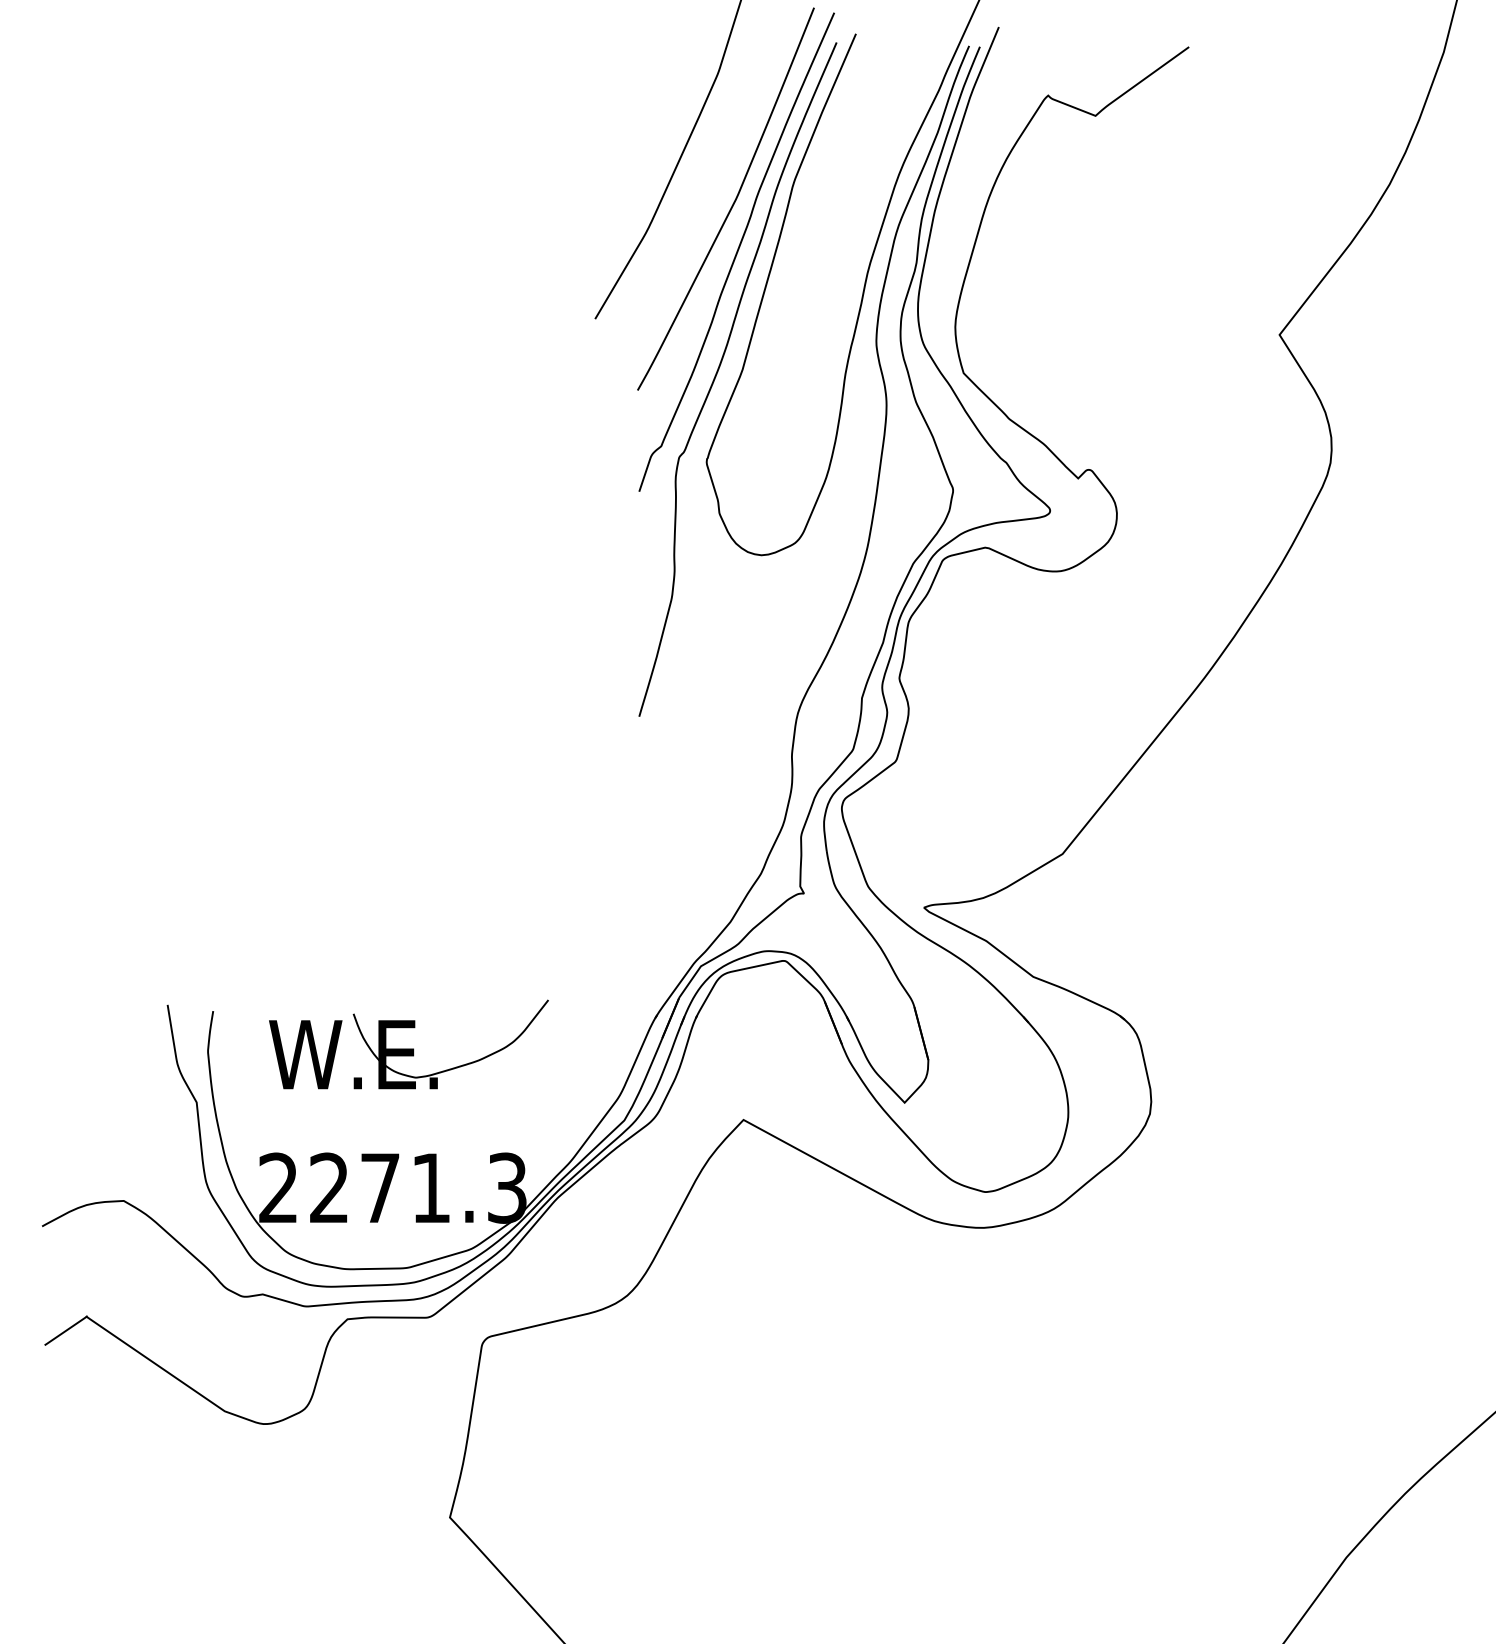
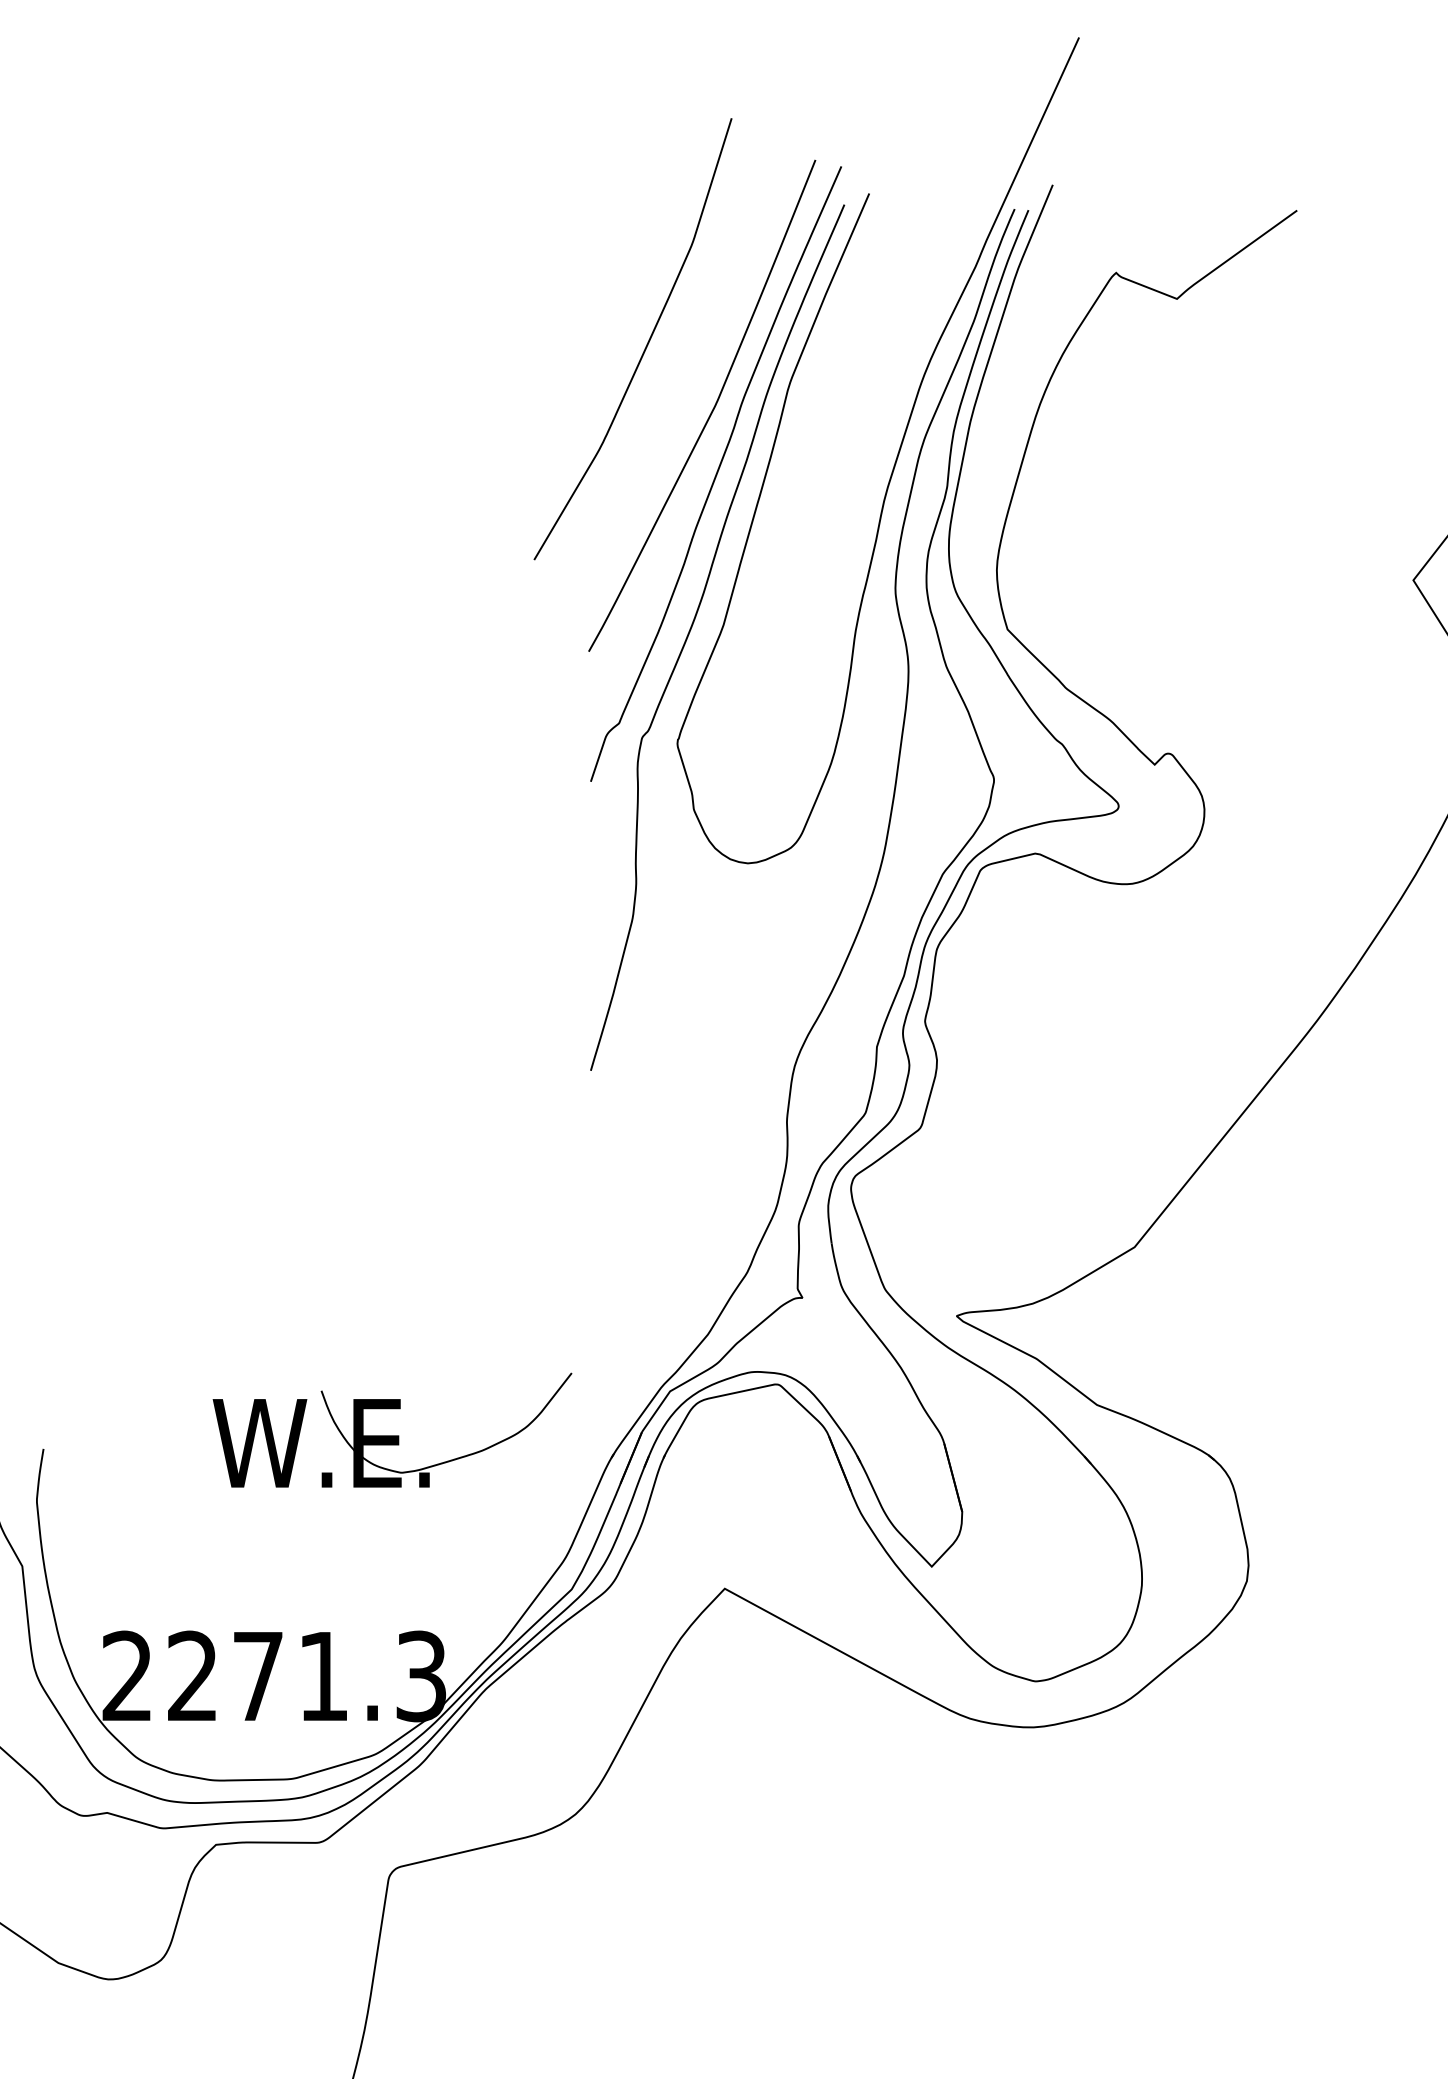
part: (408, 1044) -> (392, 1430), moved

